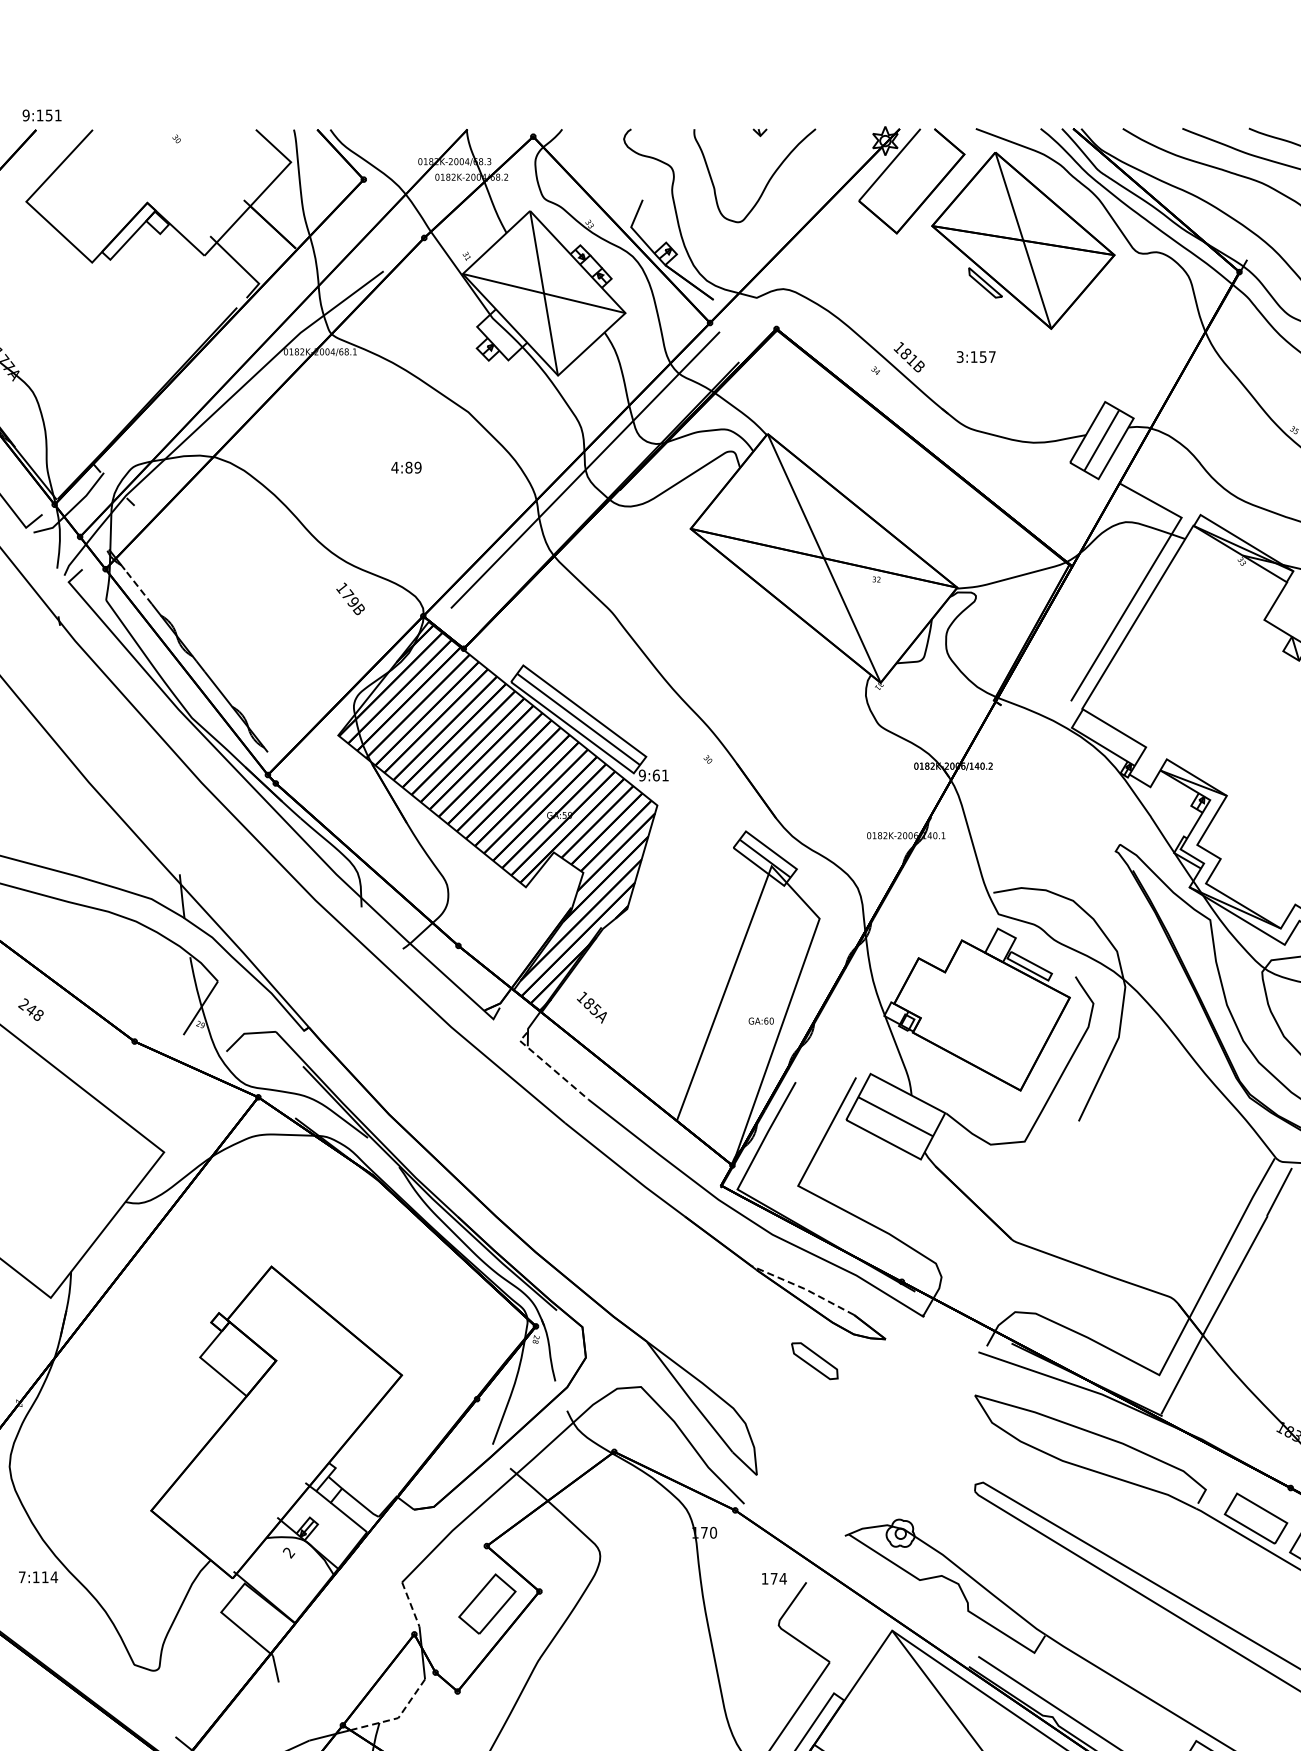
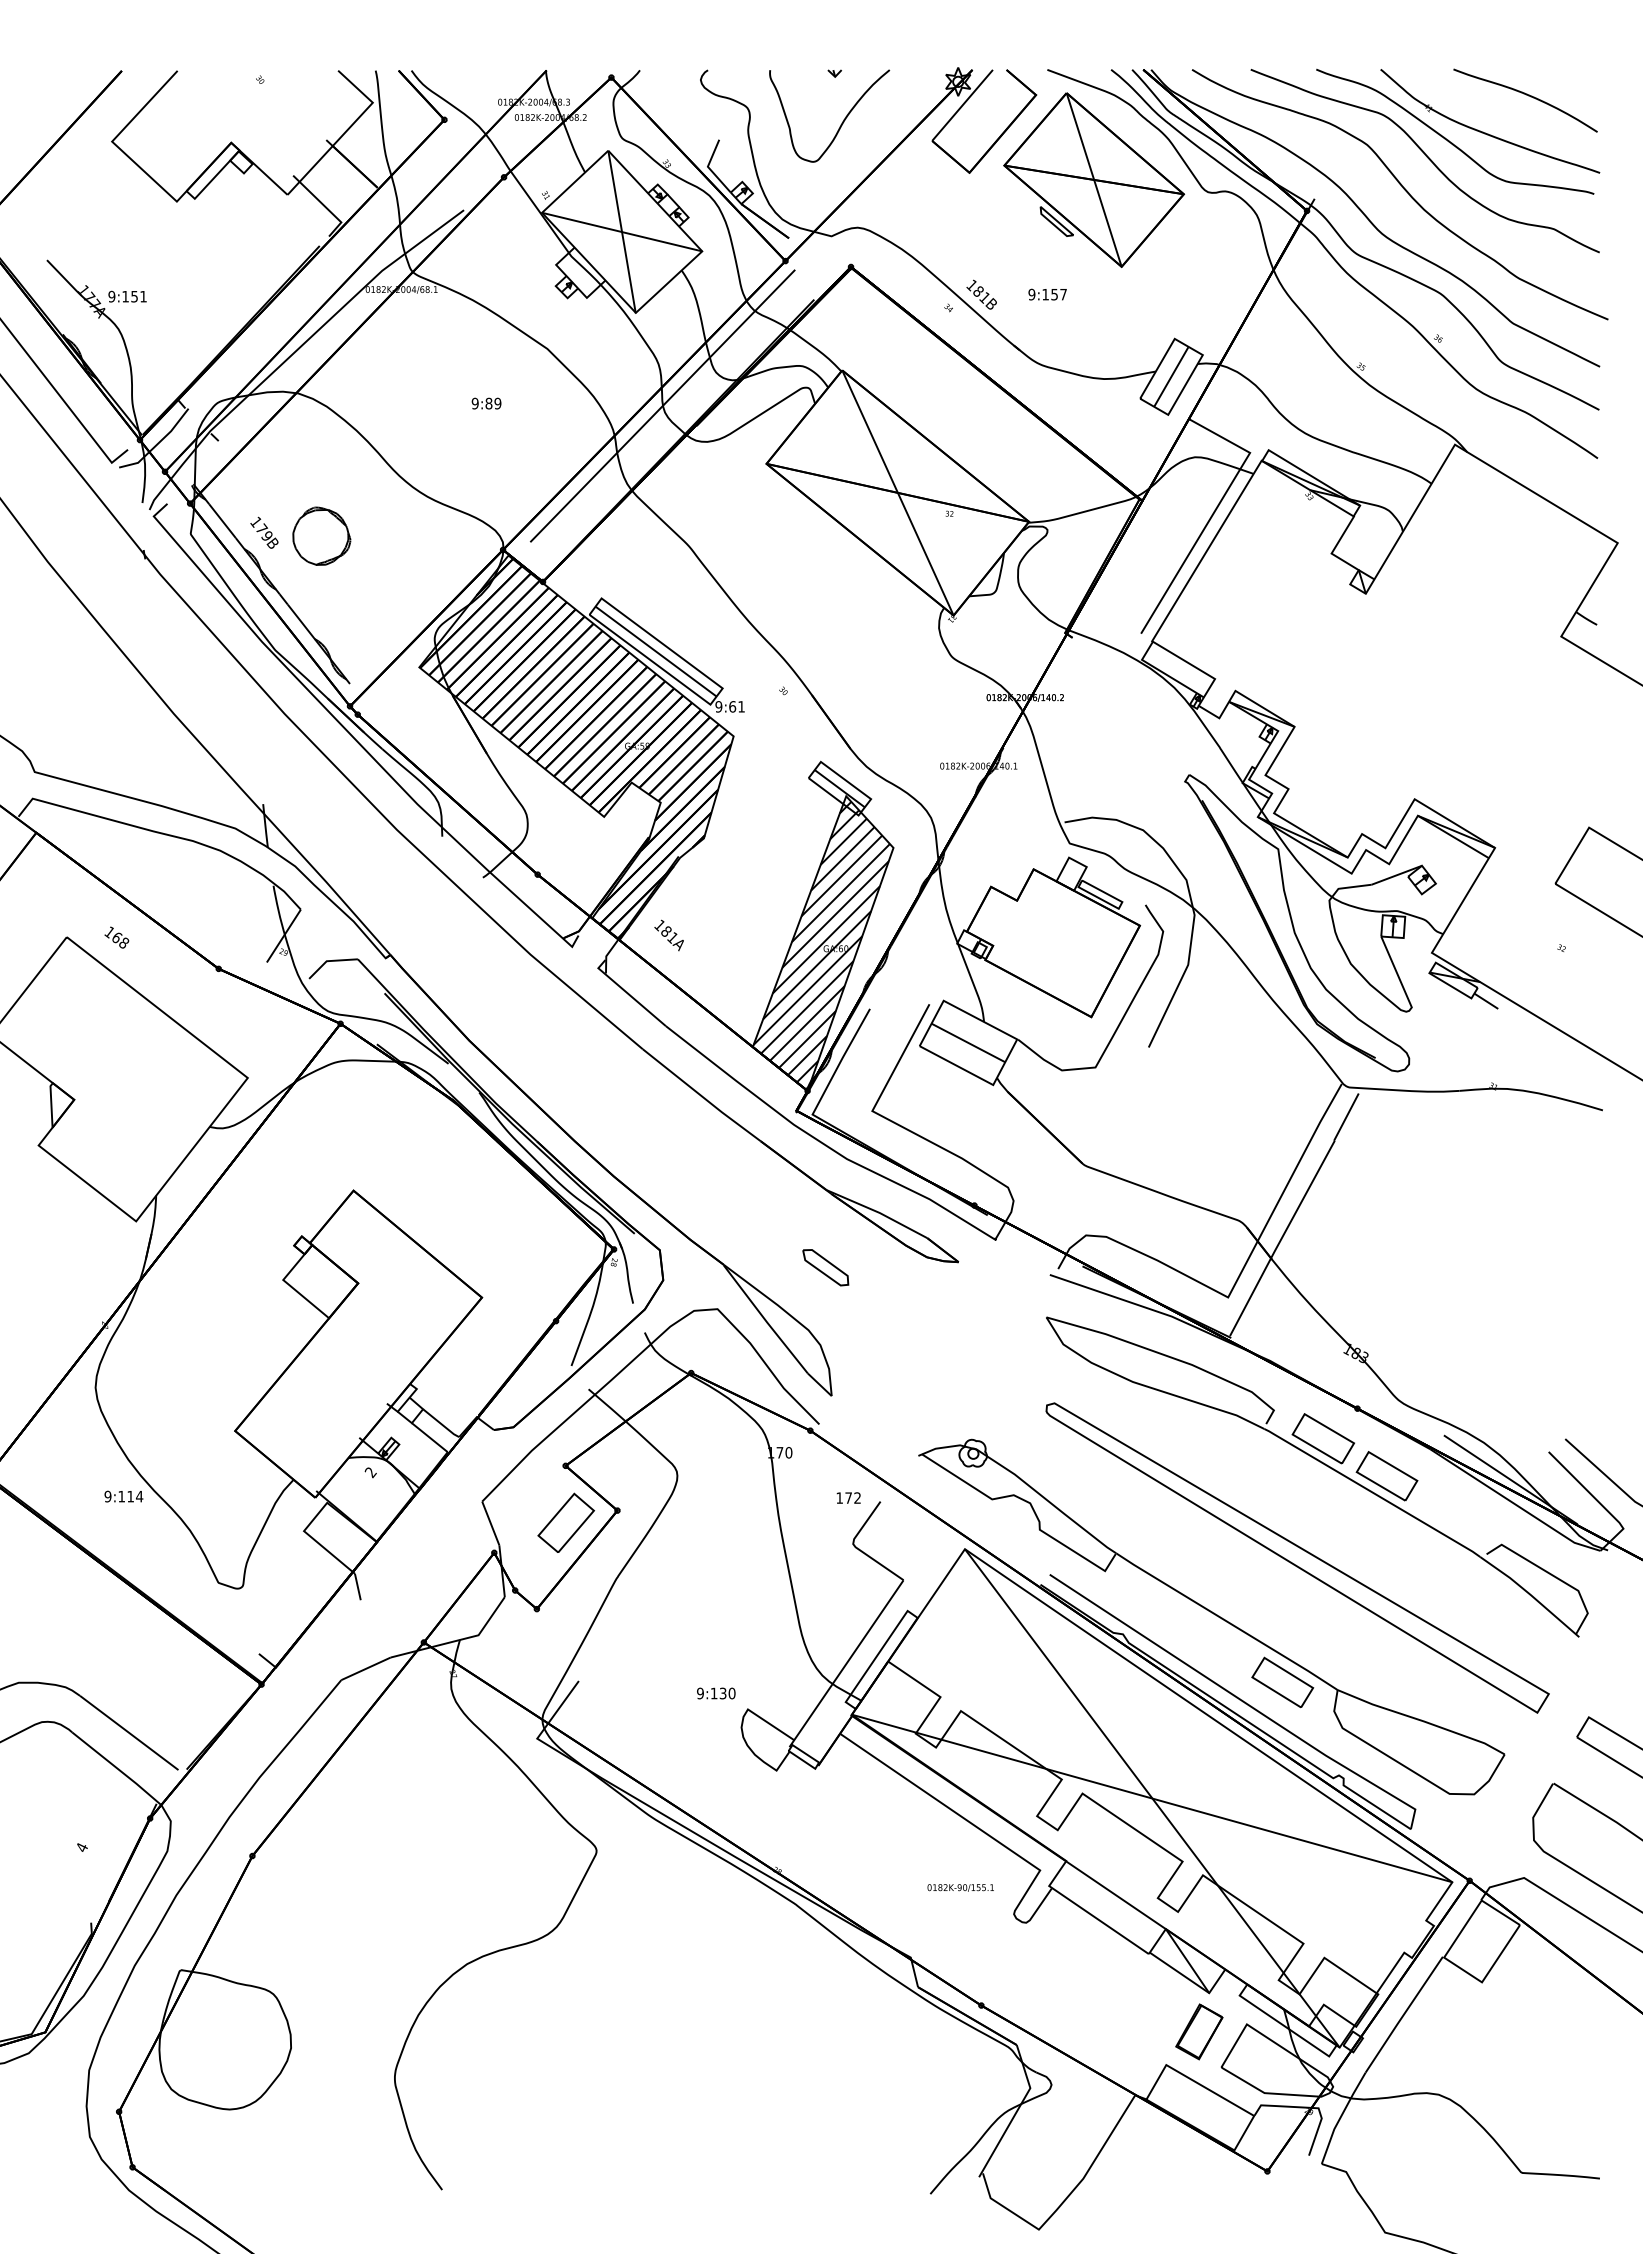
text: (42, 115) -> (127, 296), moved
text: (959, 356) -> (1031, 294), 3:157 -> 9:157
text: (394, 467) -> (474, 403), 4:89 -> 9:89
line: (138, 586) -> (222, 520), dashed -> solid
text: (350, 598) -> (264, 532), moved
part: (238, 601) -> (321, 535), added
text: (27, 1006) -> (113, 934), 248 -> 168
text: (595, 1009) -> (672, 937), 185A -> 181A
hatch: (746, 1017) -> (821, 945), added
line: (549, 1066) -> (627, 993), dashed -> solid
line: (804, 1288) -> (878, 1212), dashed -> solid
part: (814, 1360) -> (825, 1267), moved
text: (21, 1577) -> (107, 1496), 7:114 -> 9:114
text: (783, 1578) -> (857, 1497), 174 -> 172
line: (410, 1604) -> (490, 1523), dashed -> solid
line: (398, 1718) -> (478, 1635), dashed -> solid

